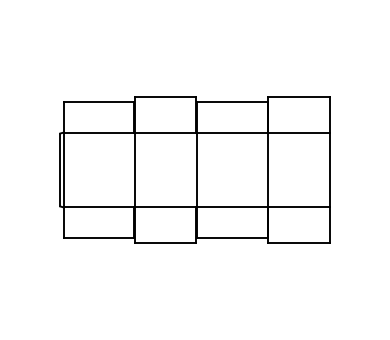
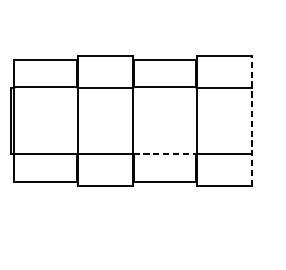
line: (329, 169) -> (251, 120), solid -> dashed
line: (232, 207) -> (164, 154), solid -> dashed

